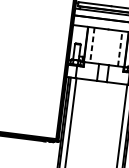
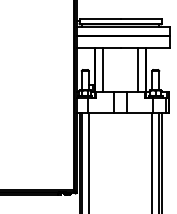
line: (92, 45) -> (103, 69), dashed -> solid
line: (119, 48) -> (137, 69), dashed -> solid

